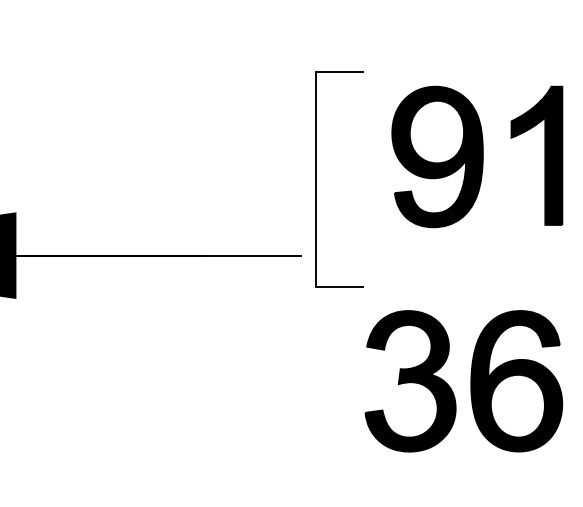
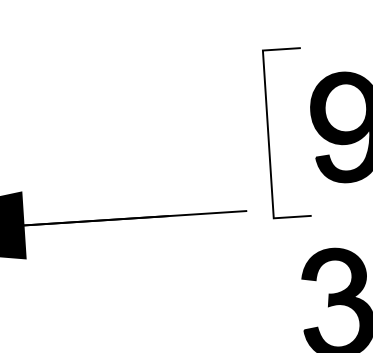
line: (316, 179) -> (268, 134), moved

